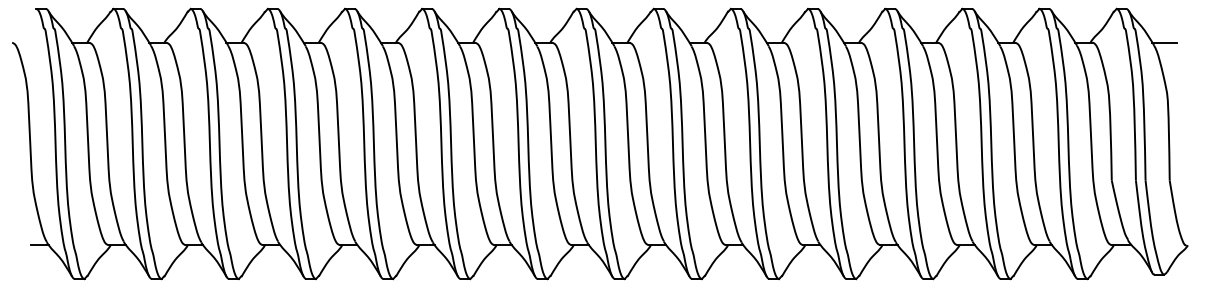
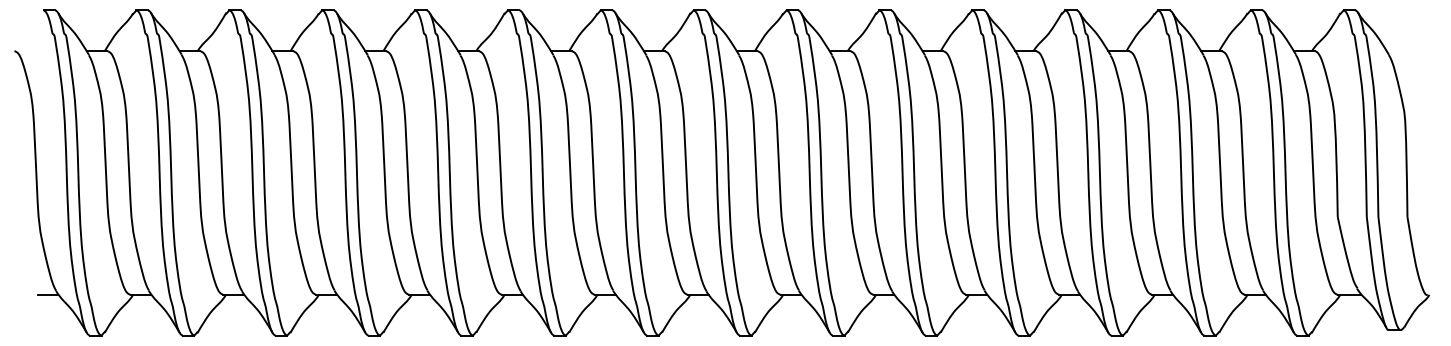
line: (1164, 43) -> (1401, 51), removed

